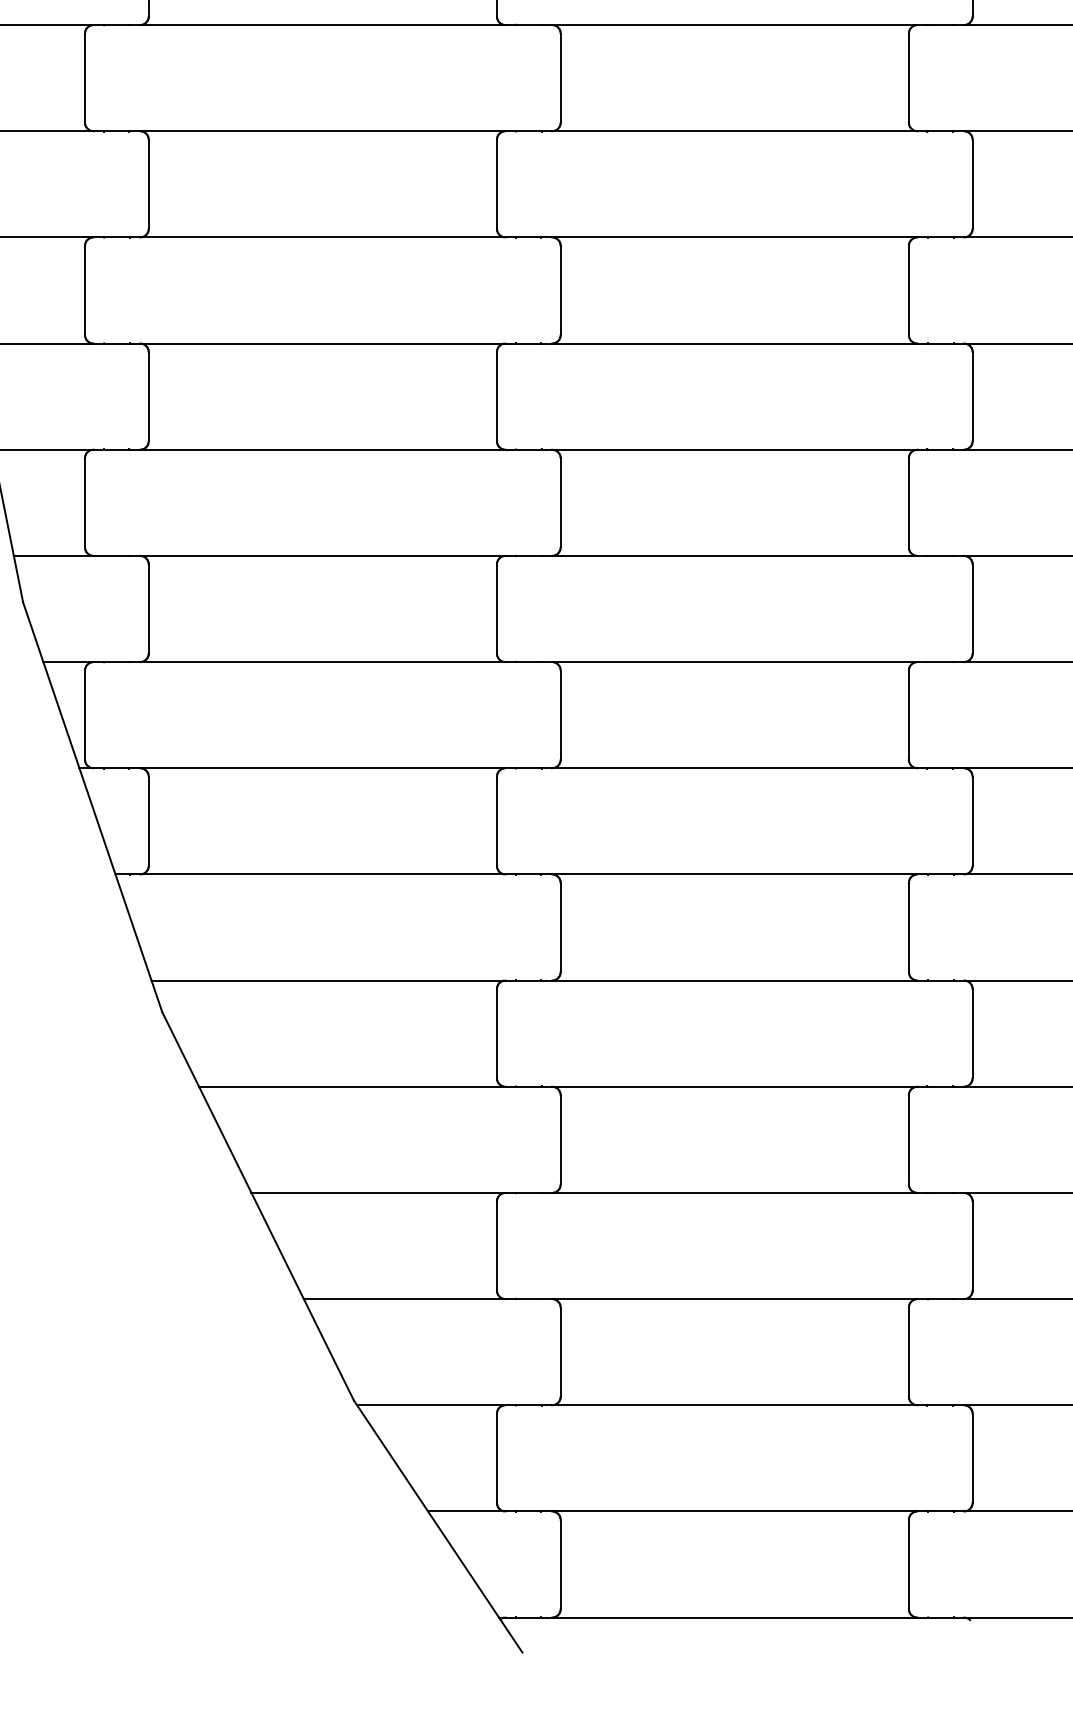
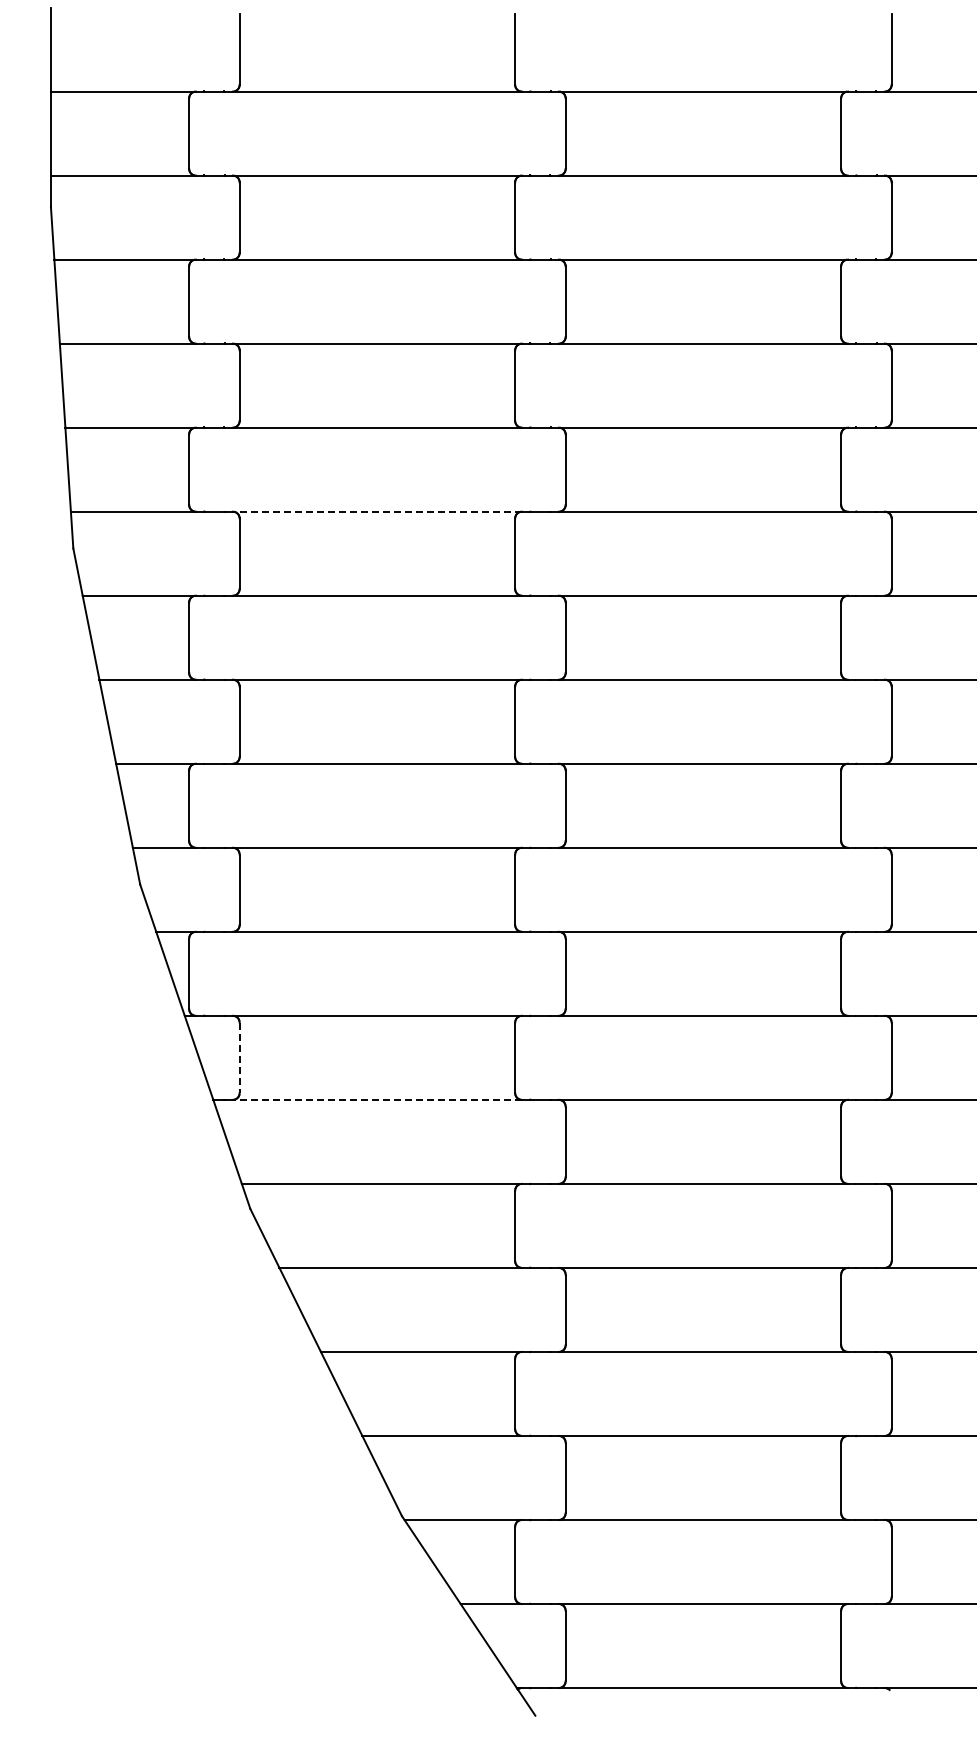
line: (322, 130) -> (377, 511), solid -> dashed
line: (148, 822) -> (239, 1058), solid -> dashed
line: (322, 873) -> (377, 1099), solid -> dashed

